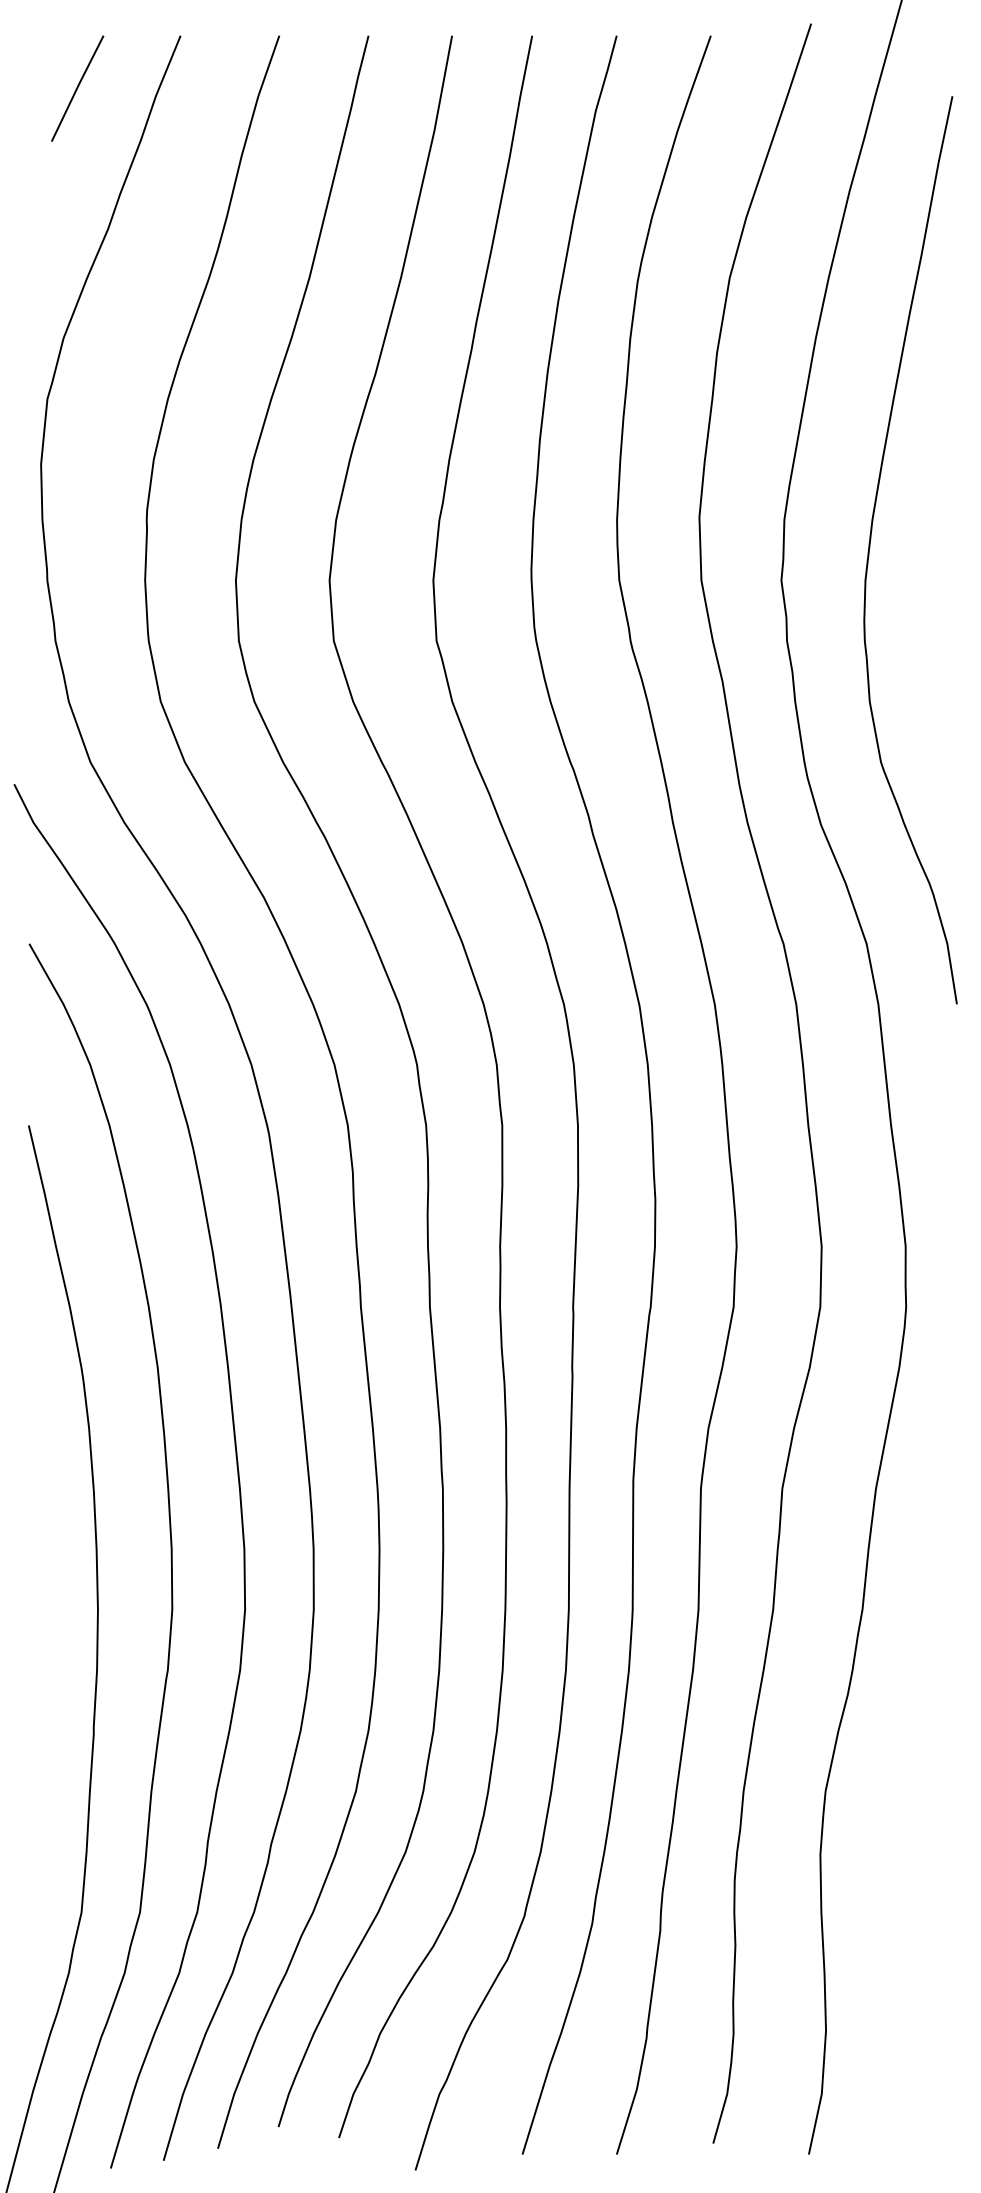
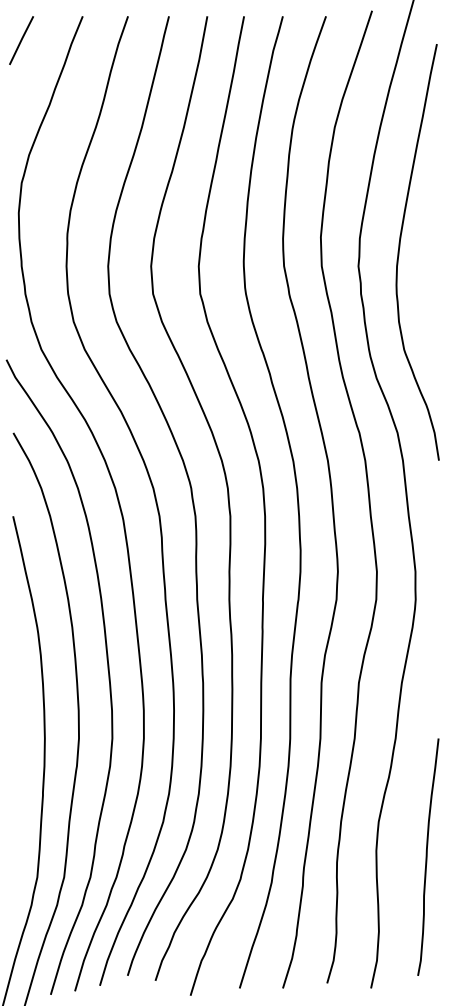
line: (77, 88) -> (21, 40), moved
curve: (931, 1866) -> (427, 856), added

